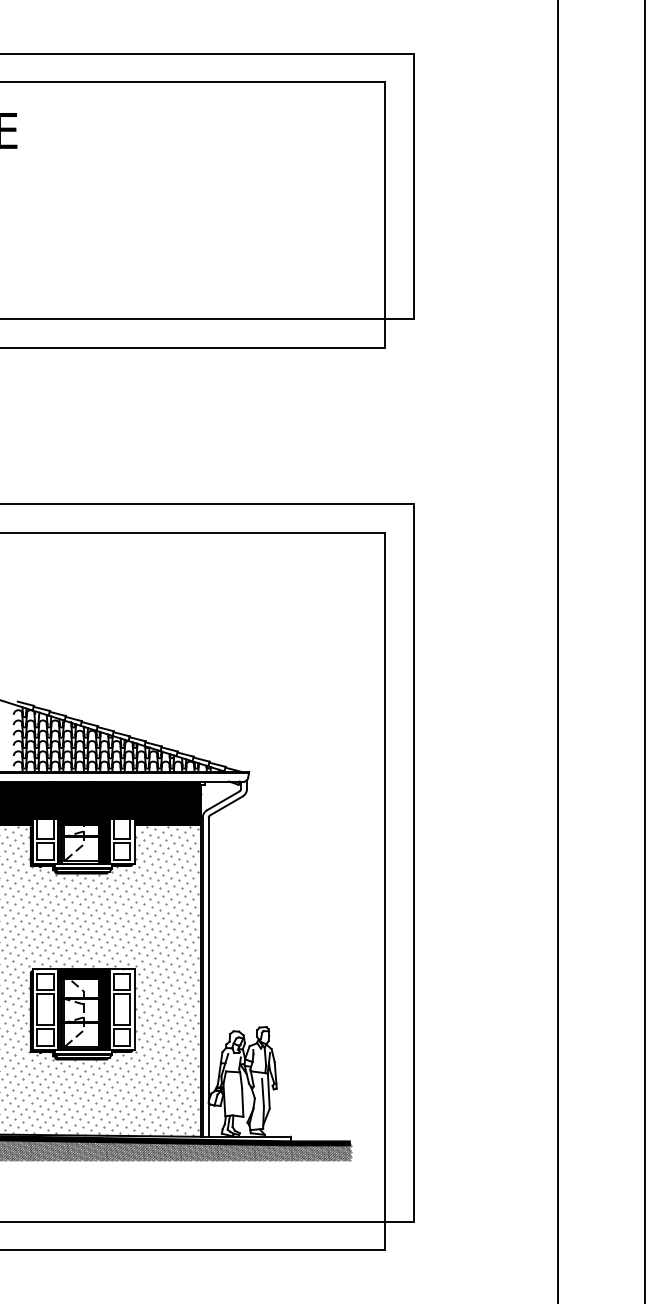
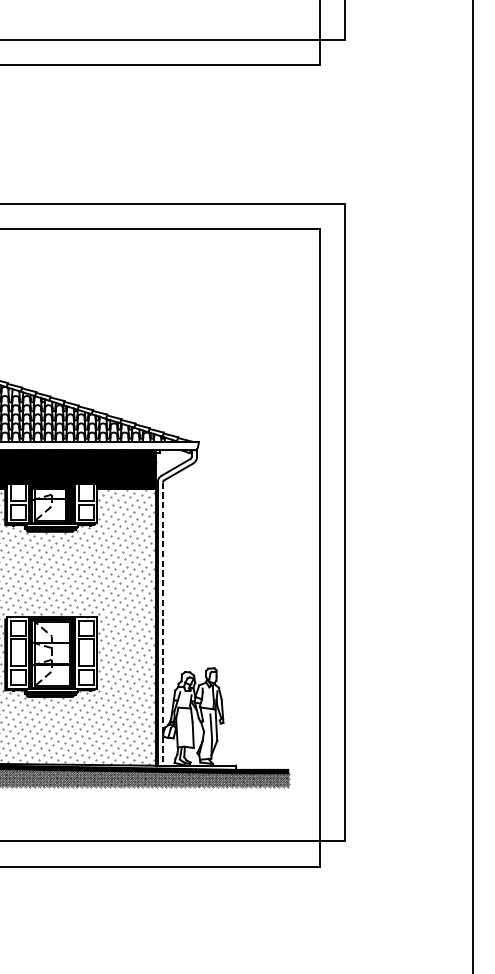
line: (208, 977) -> (162, 624), solid -> dashed
fill: (83, 1009) -> (51, 652), removed

